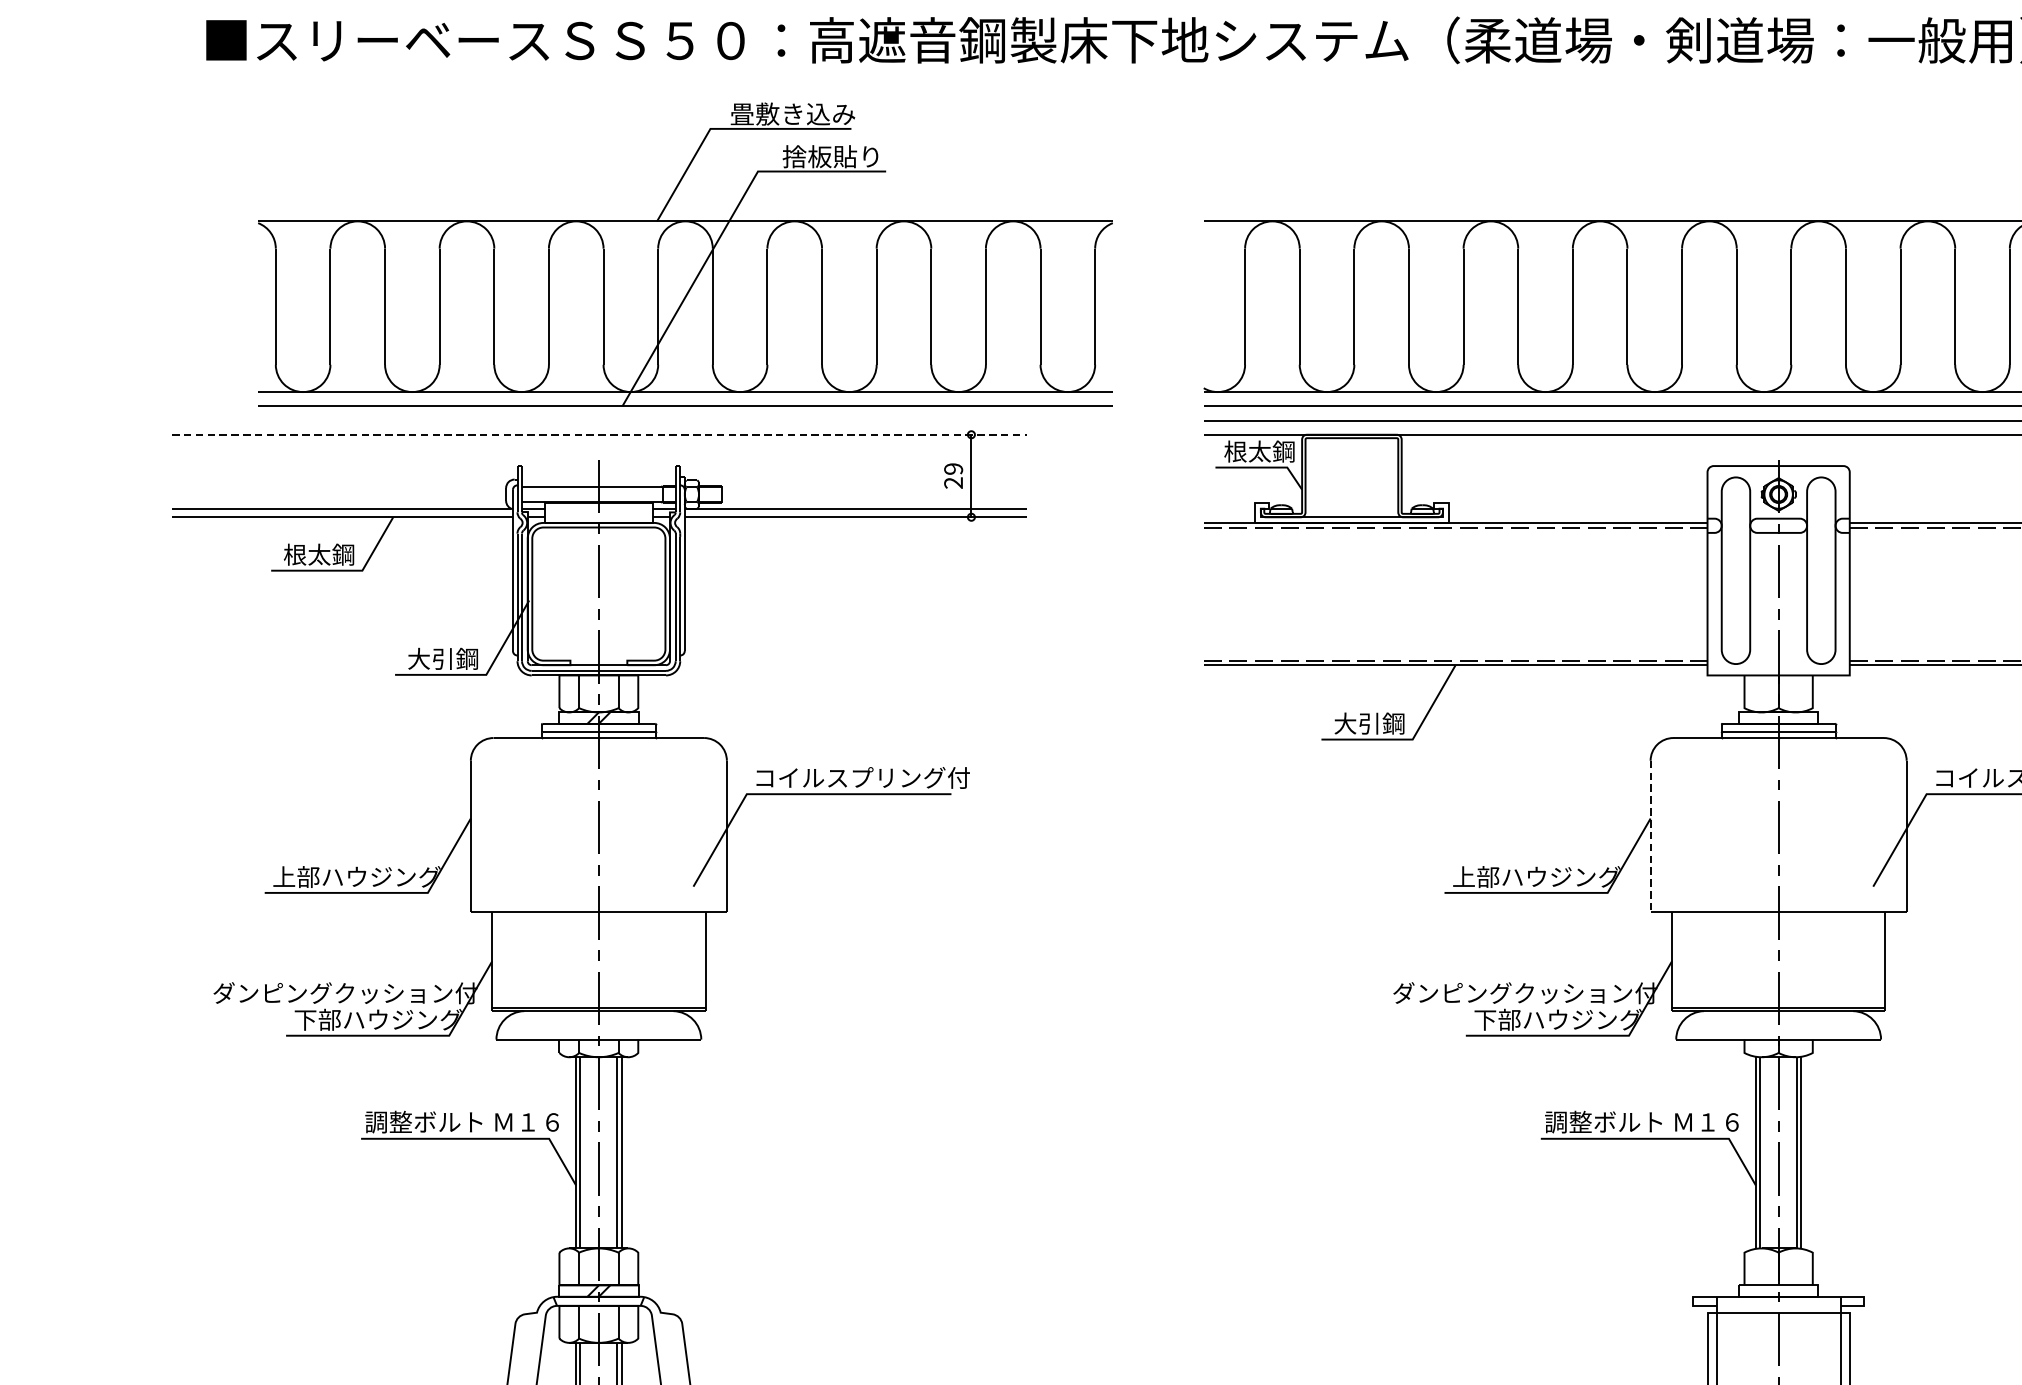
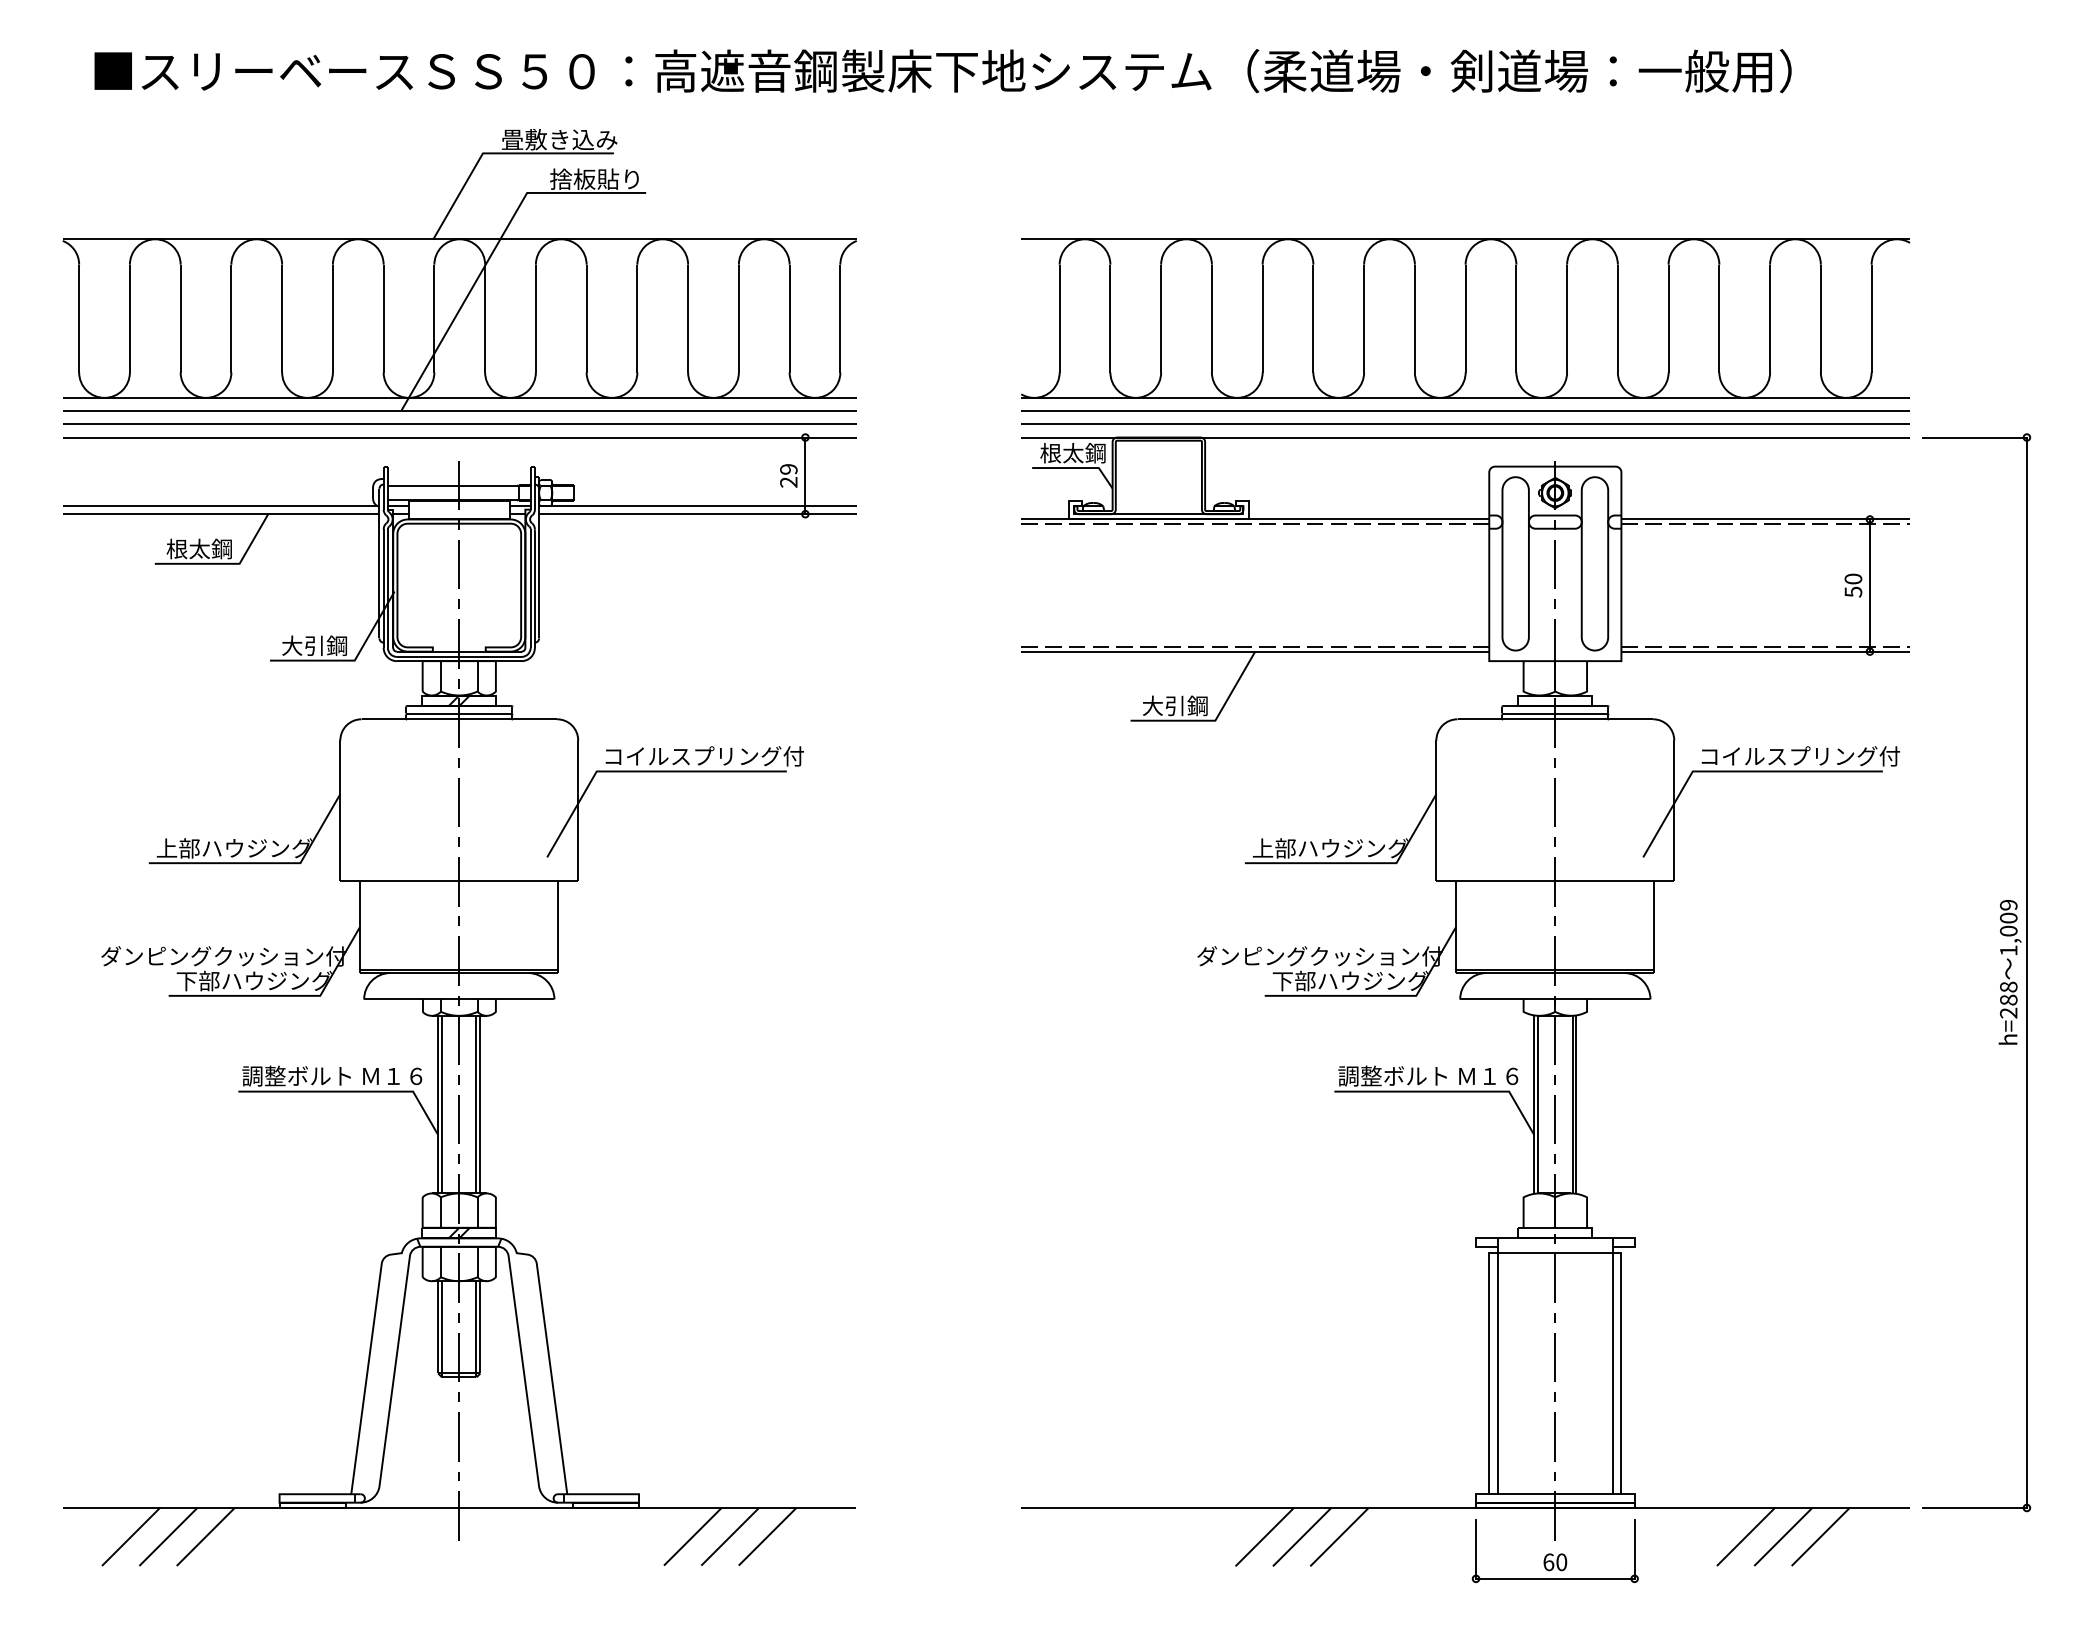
part: (685, 254) -> (459, 270), moved
line: (599, 419) -> (459, 423), added
line: (599, 434) -> (459, 437), dashed -> solid
line: (1650, 836) -> (1436, 810), dashed -> solid

